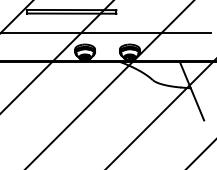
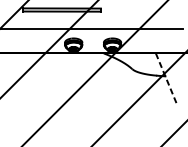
line: (191, 91) -> (165, 79), solid -> dashed

